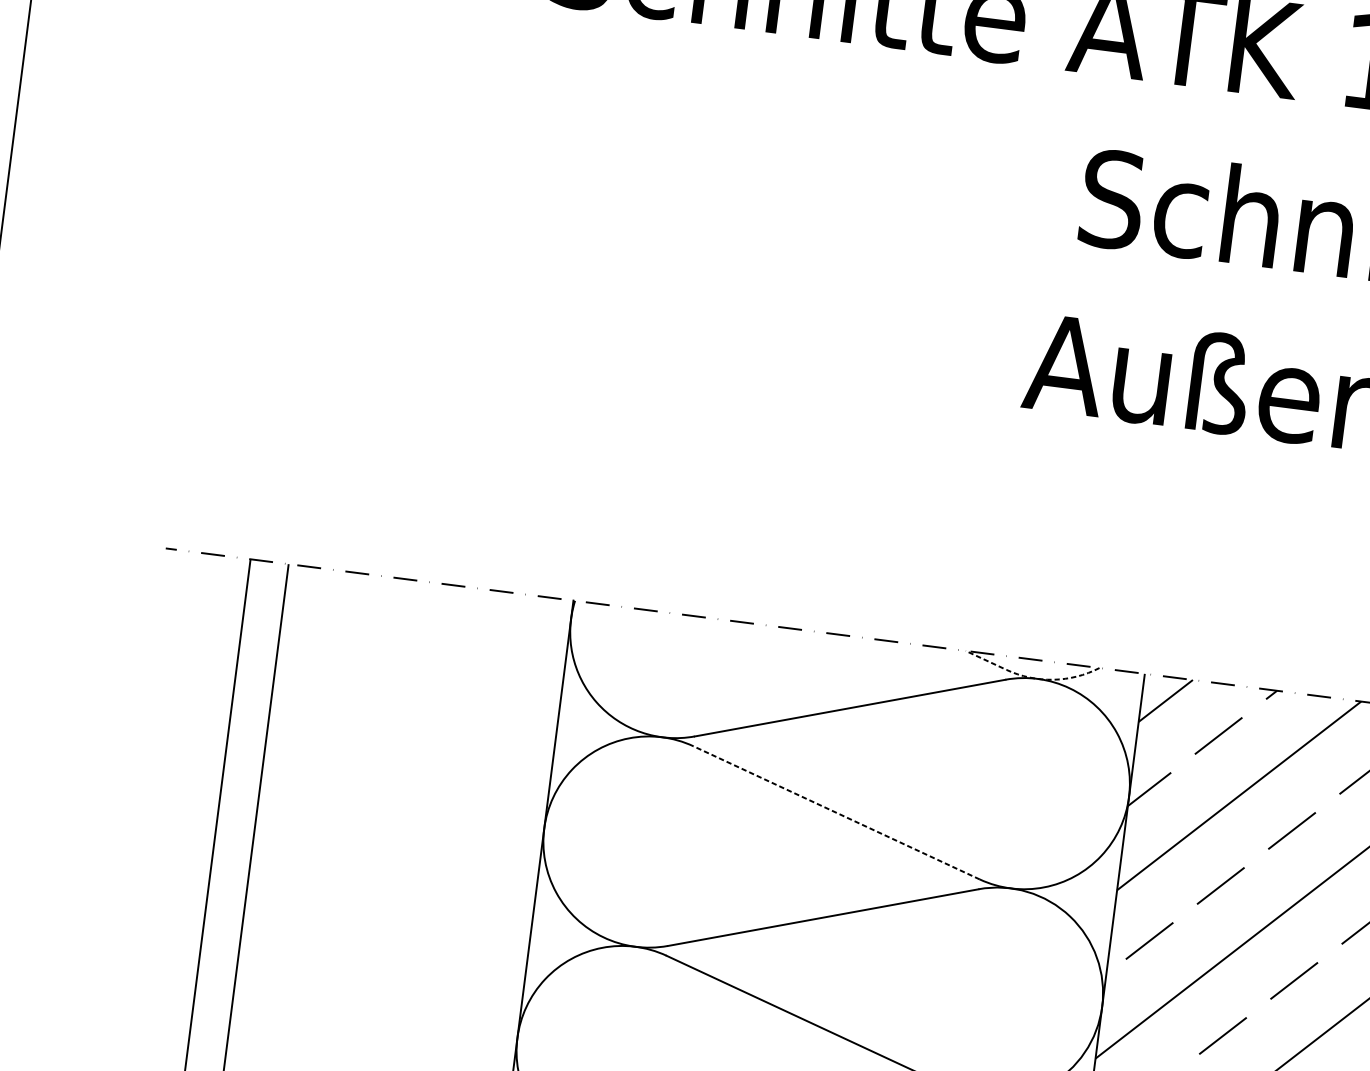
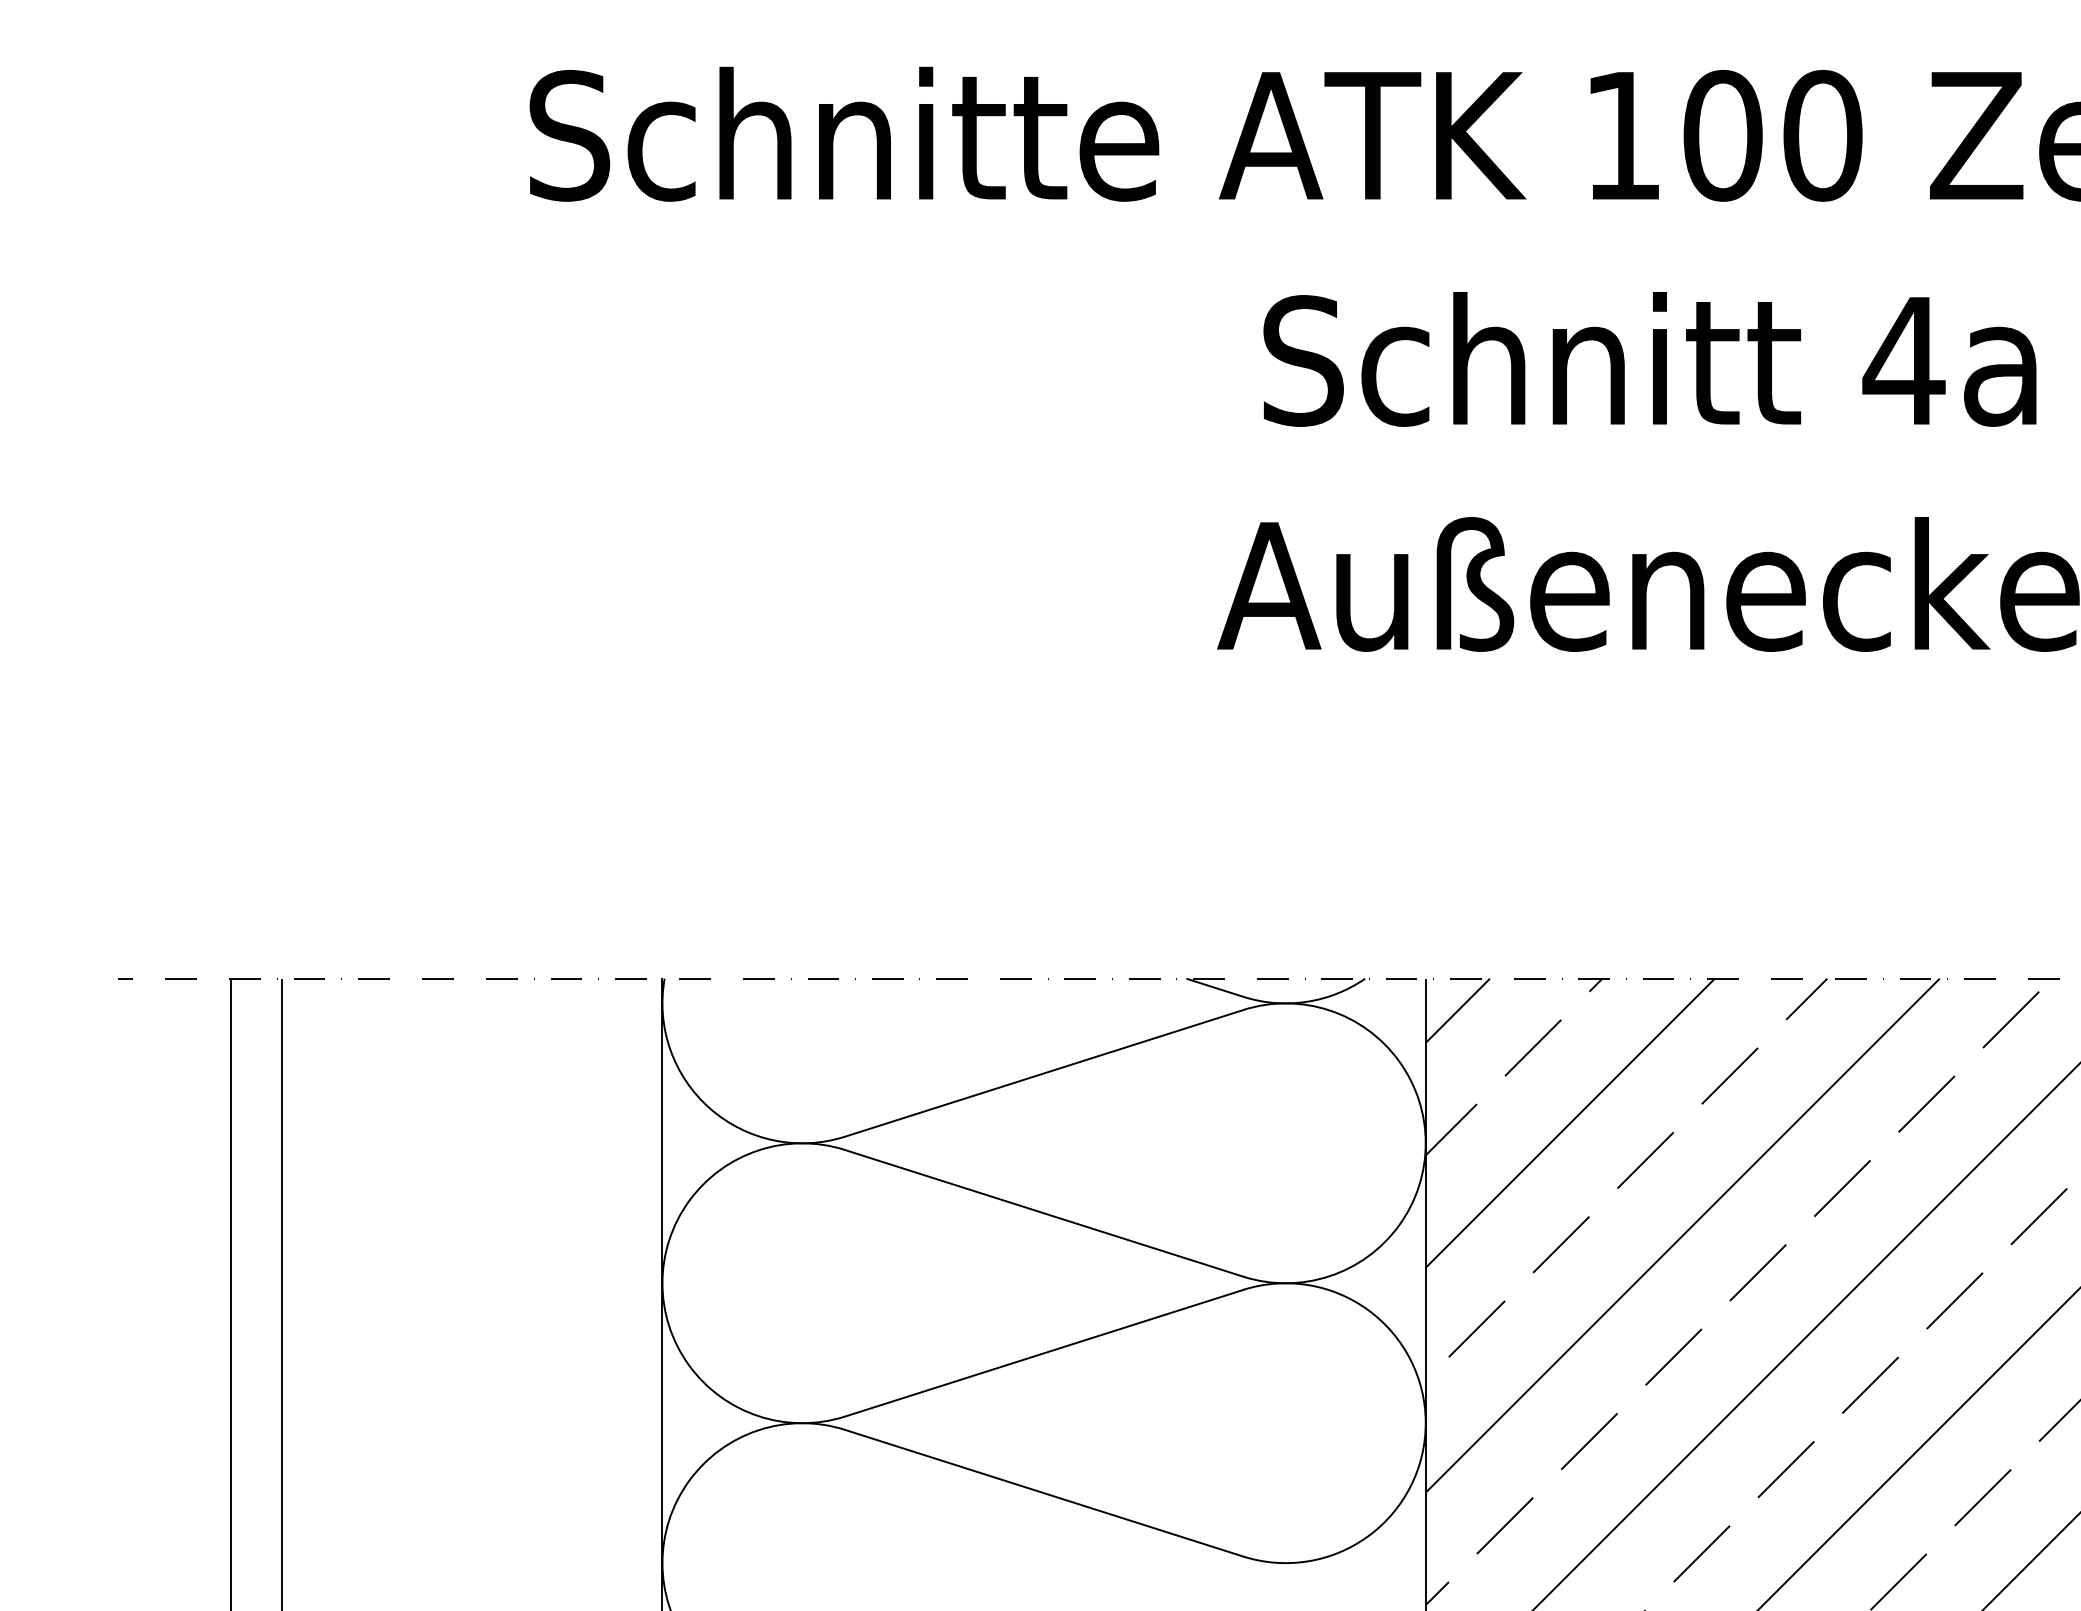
line: (1031, 678) -> (1277, 1003), dashed -> solid
line: (836, 812) -> (1043, 1213), dashed -> solid

